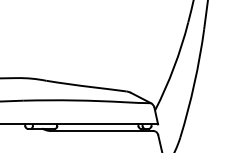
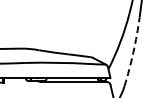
arc: (194, 84) -> (133, 52), solid -> dashed

